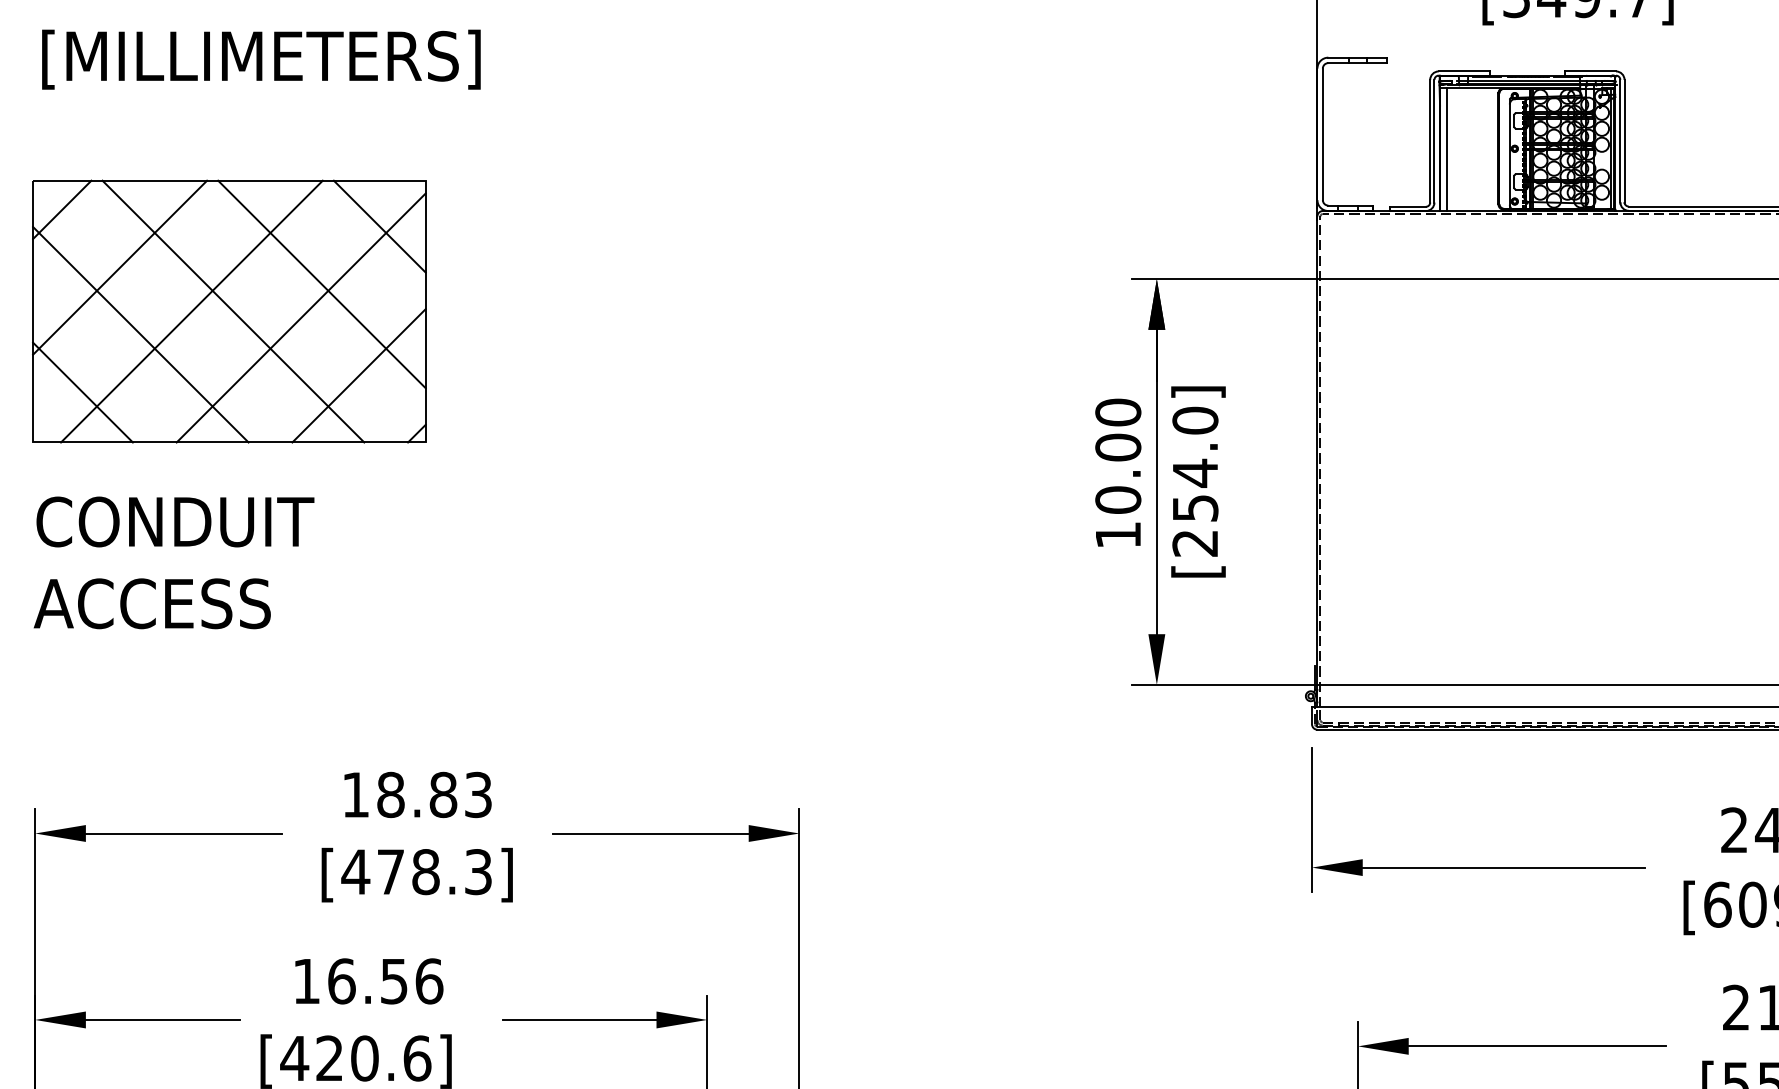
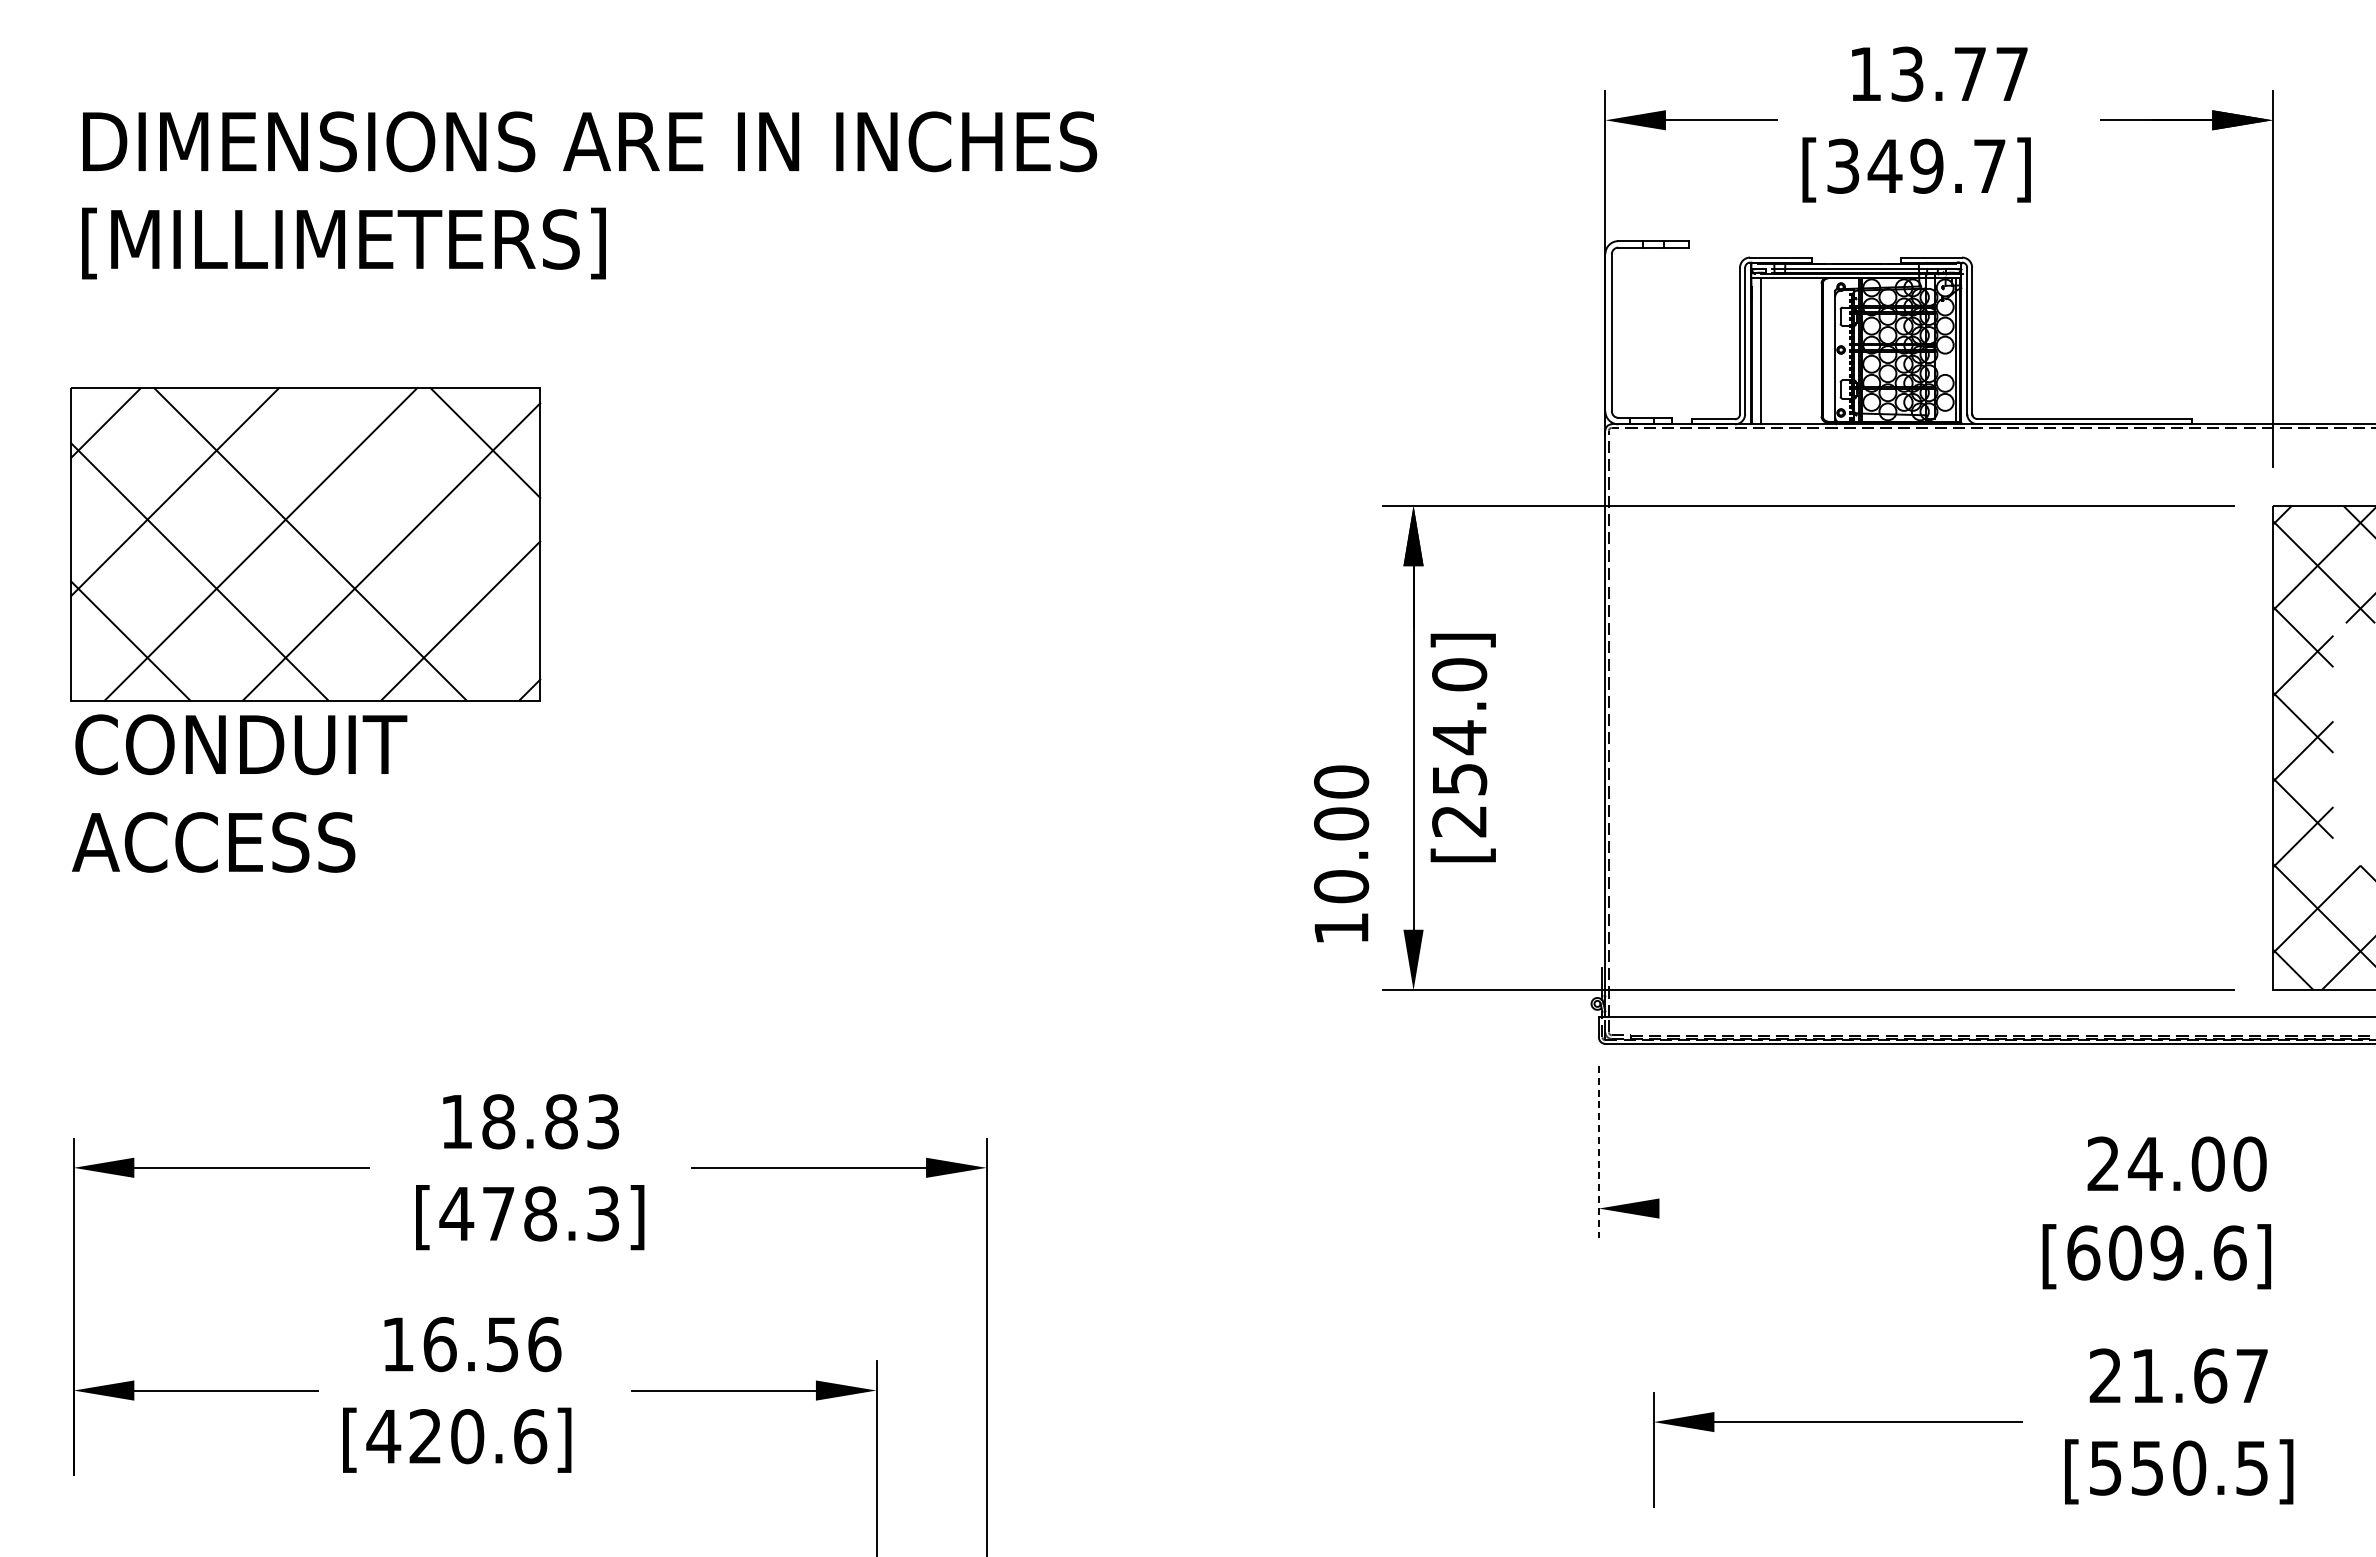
line: (322, 284) -> (416, 512), removed
text: (1118, 472) -> (1341, 853), moved
text: (173, 562) -> (239, 793), moved
line: (1311, 819) -> (1598, 1151), solid -> dashed
line: (1503, 867) -> (1827, 1208), removed

